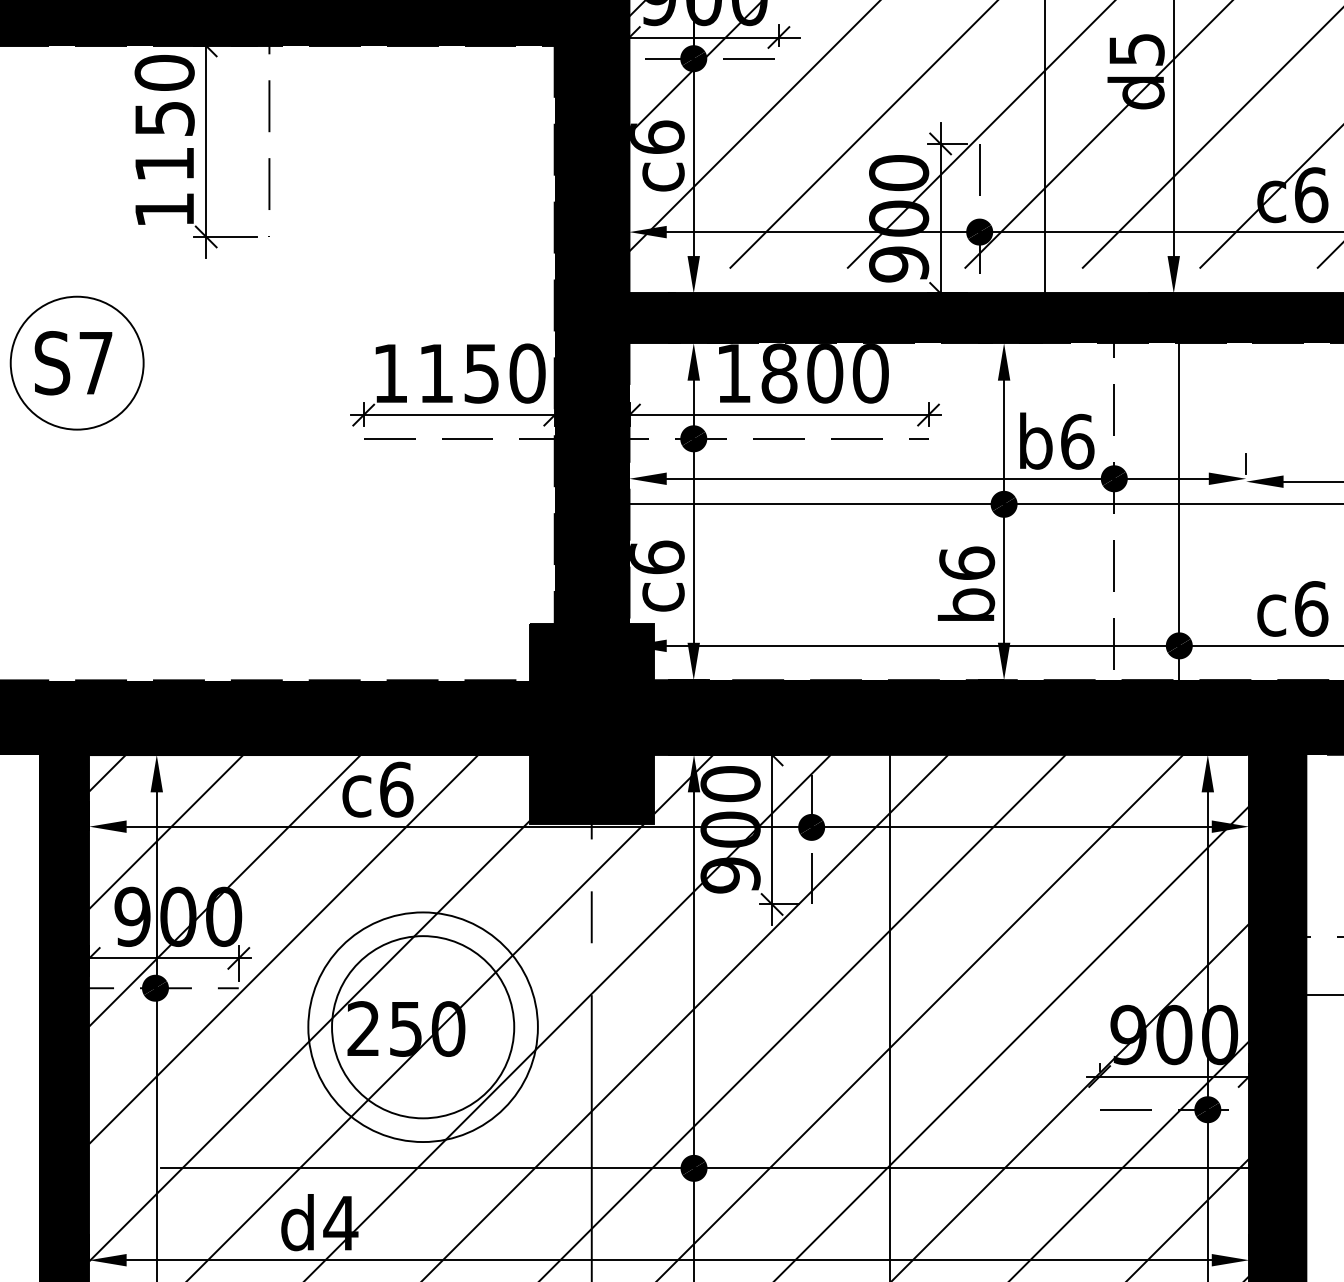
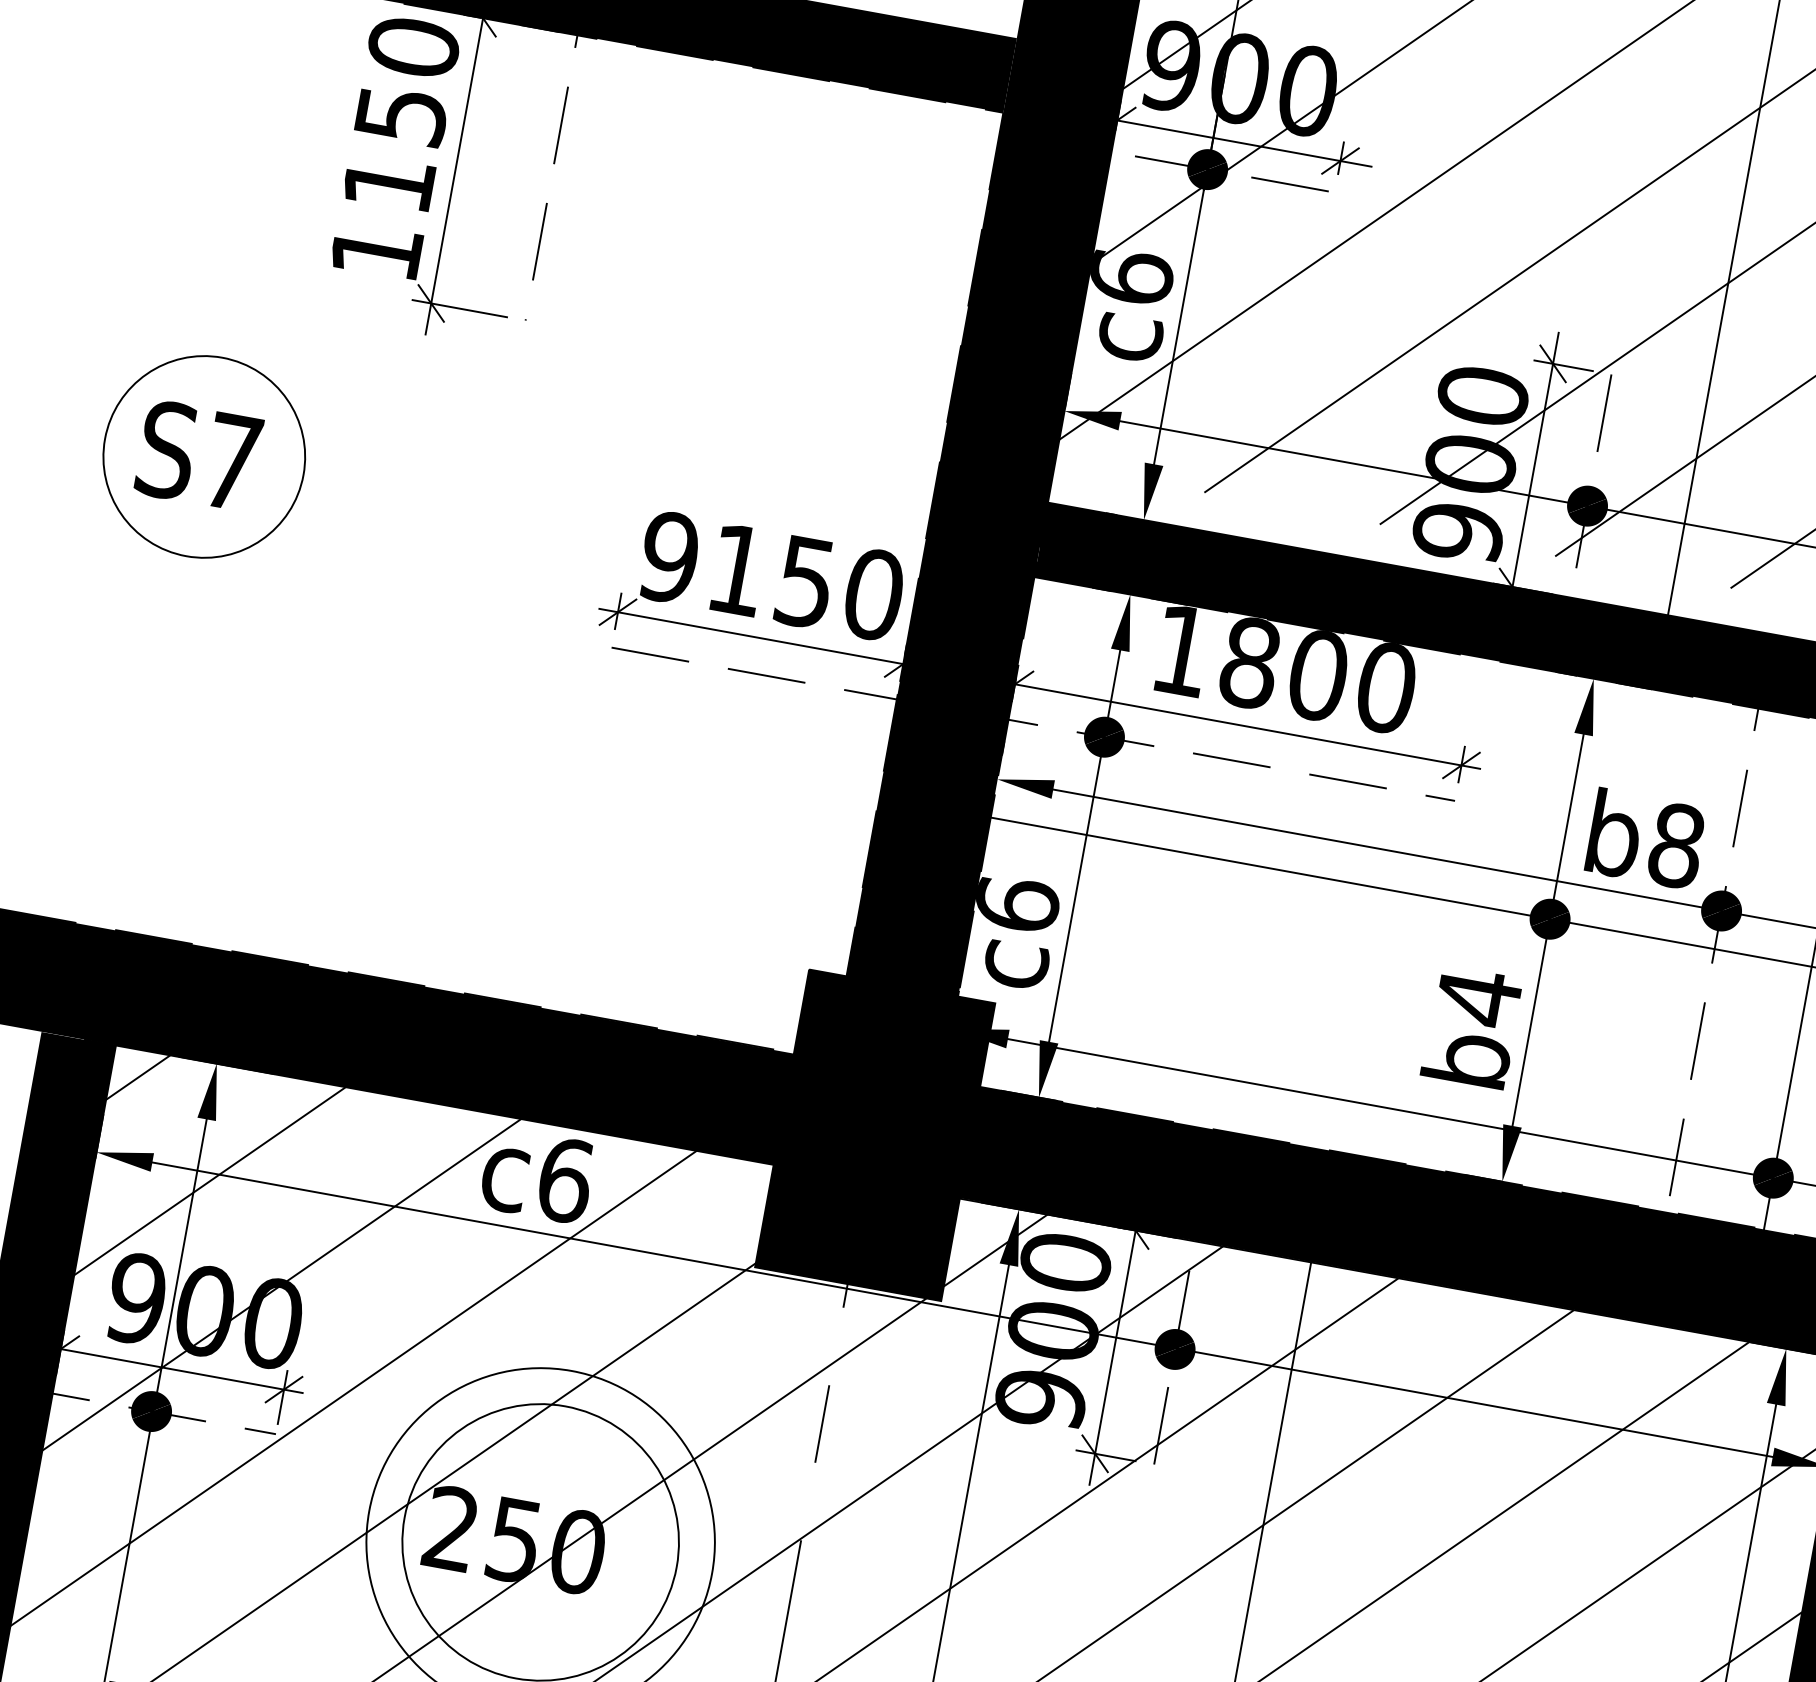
text: (390, 373) -> (669, 557), 1150 -> 9150
text: (1077, 441) -> (1676, 845), b6 -> b8
text: (967, 563) -> (1479, 997), b6 -> b4

